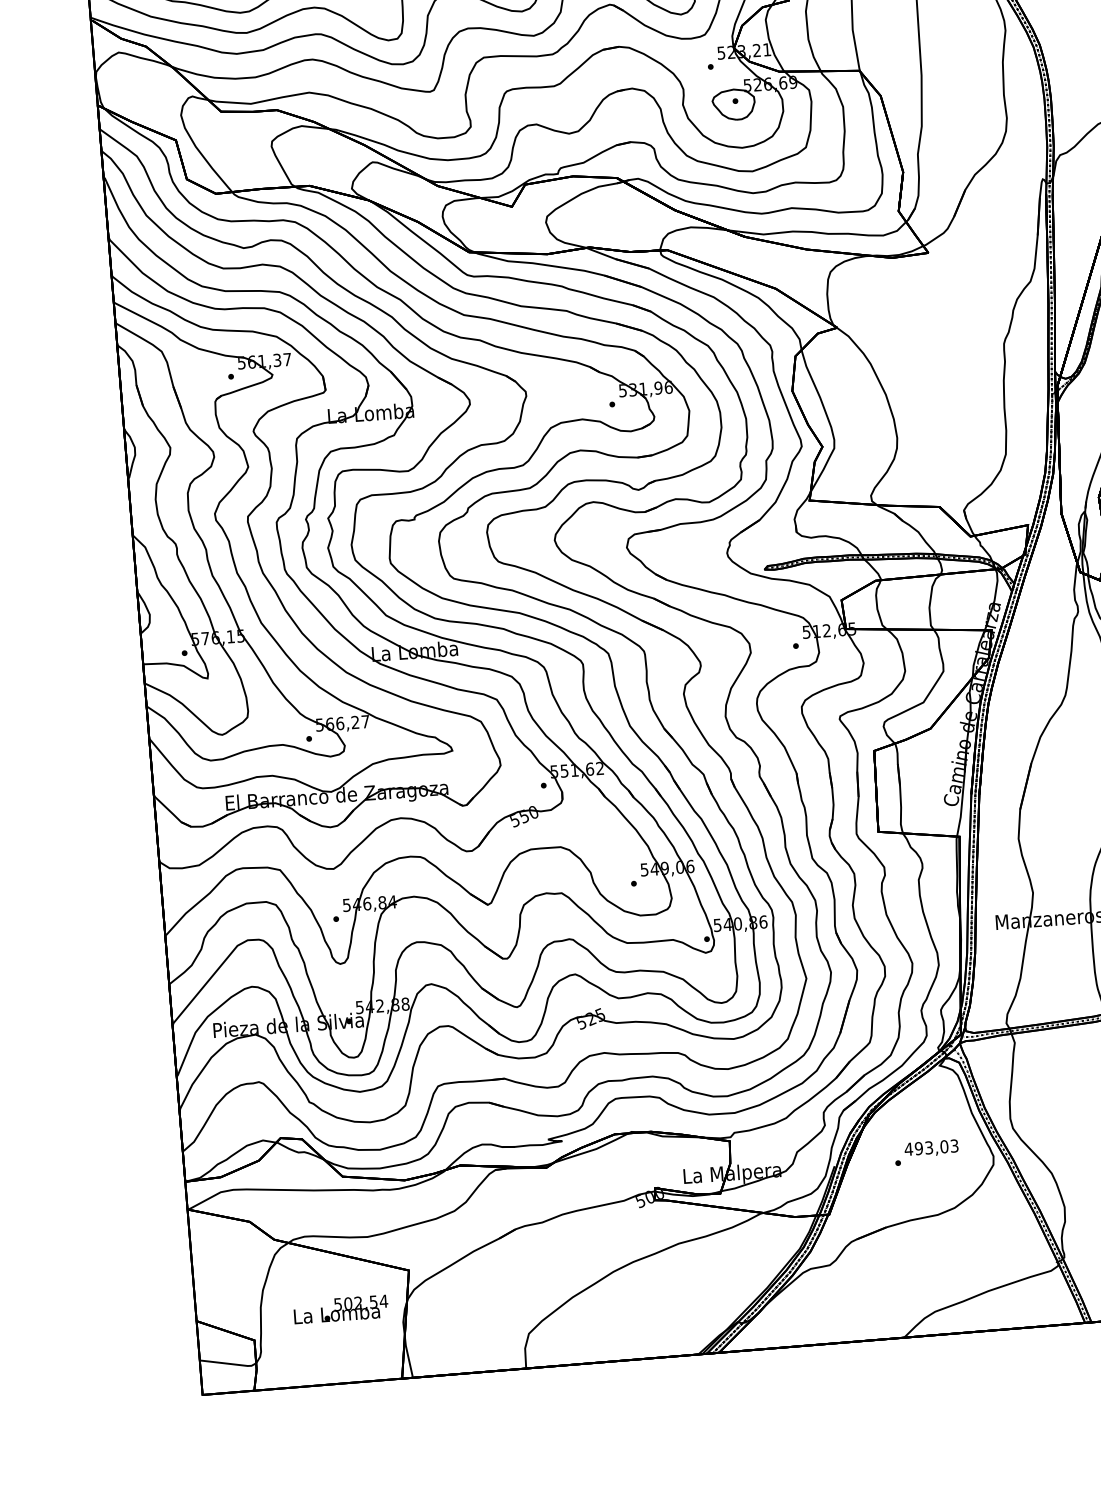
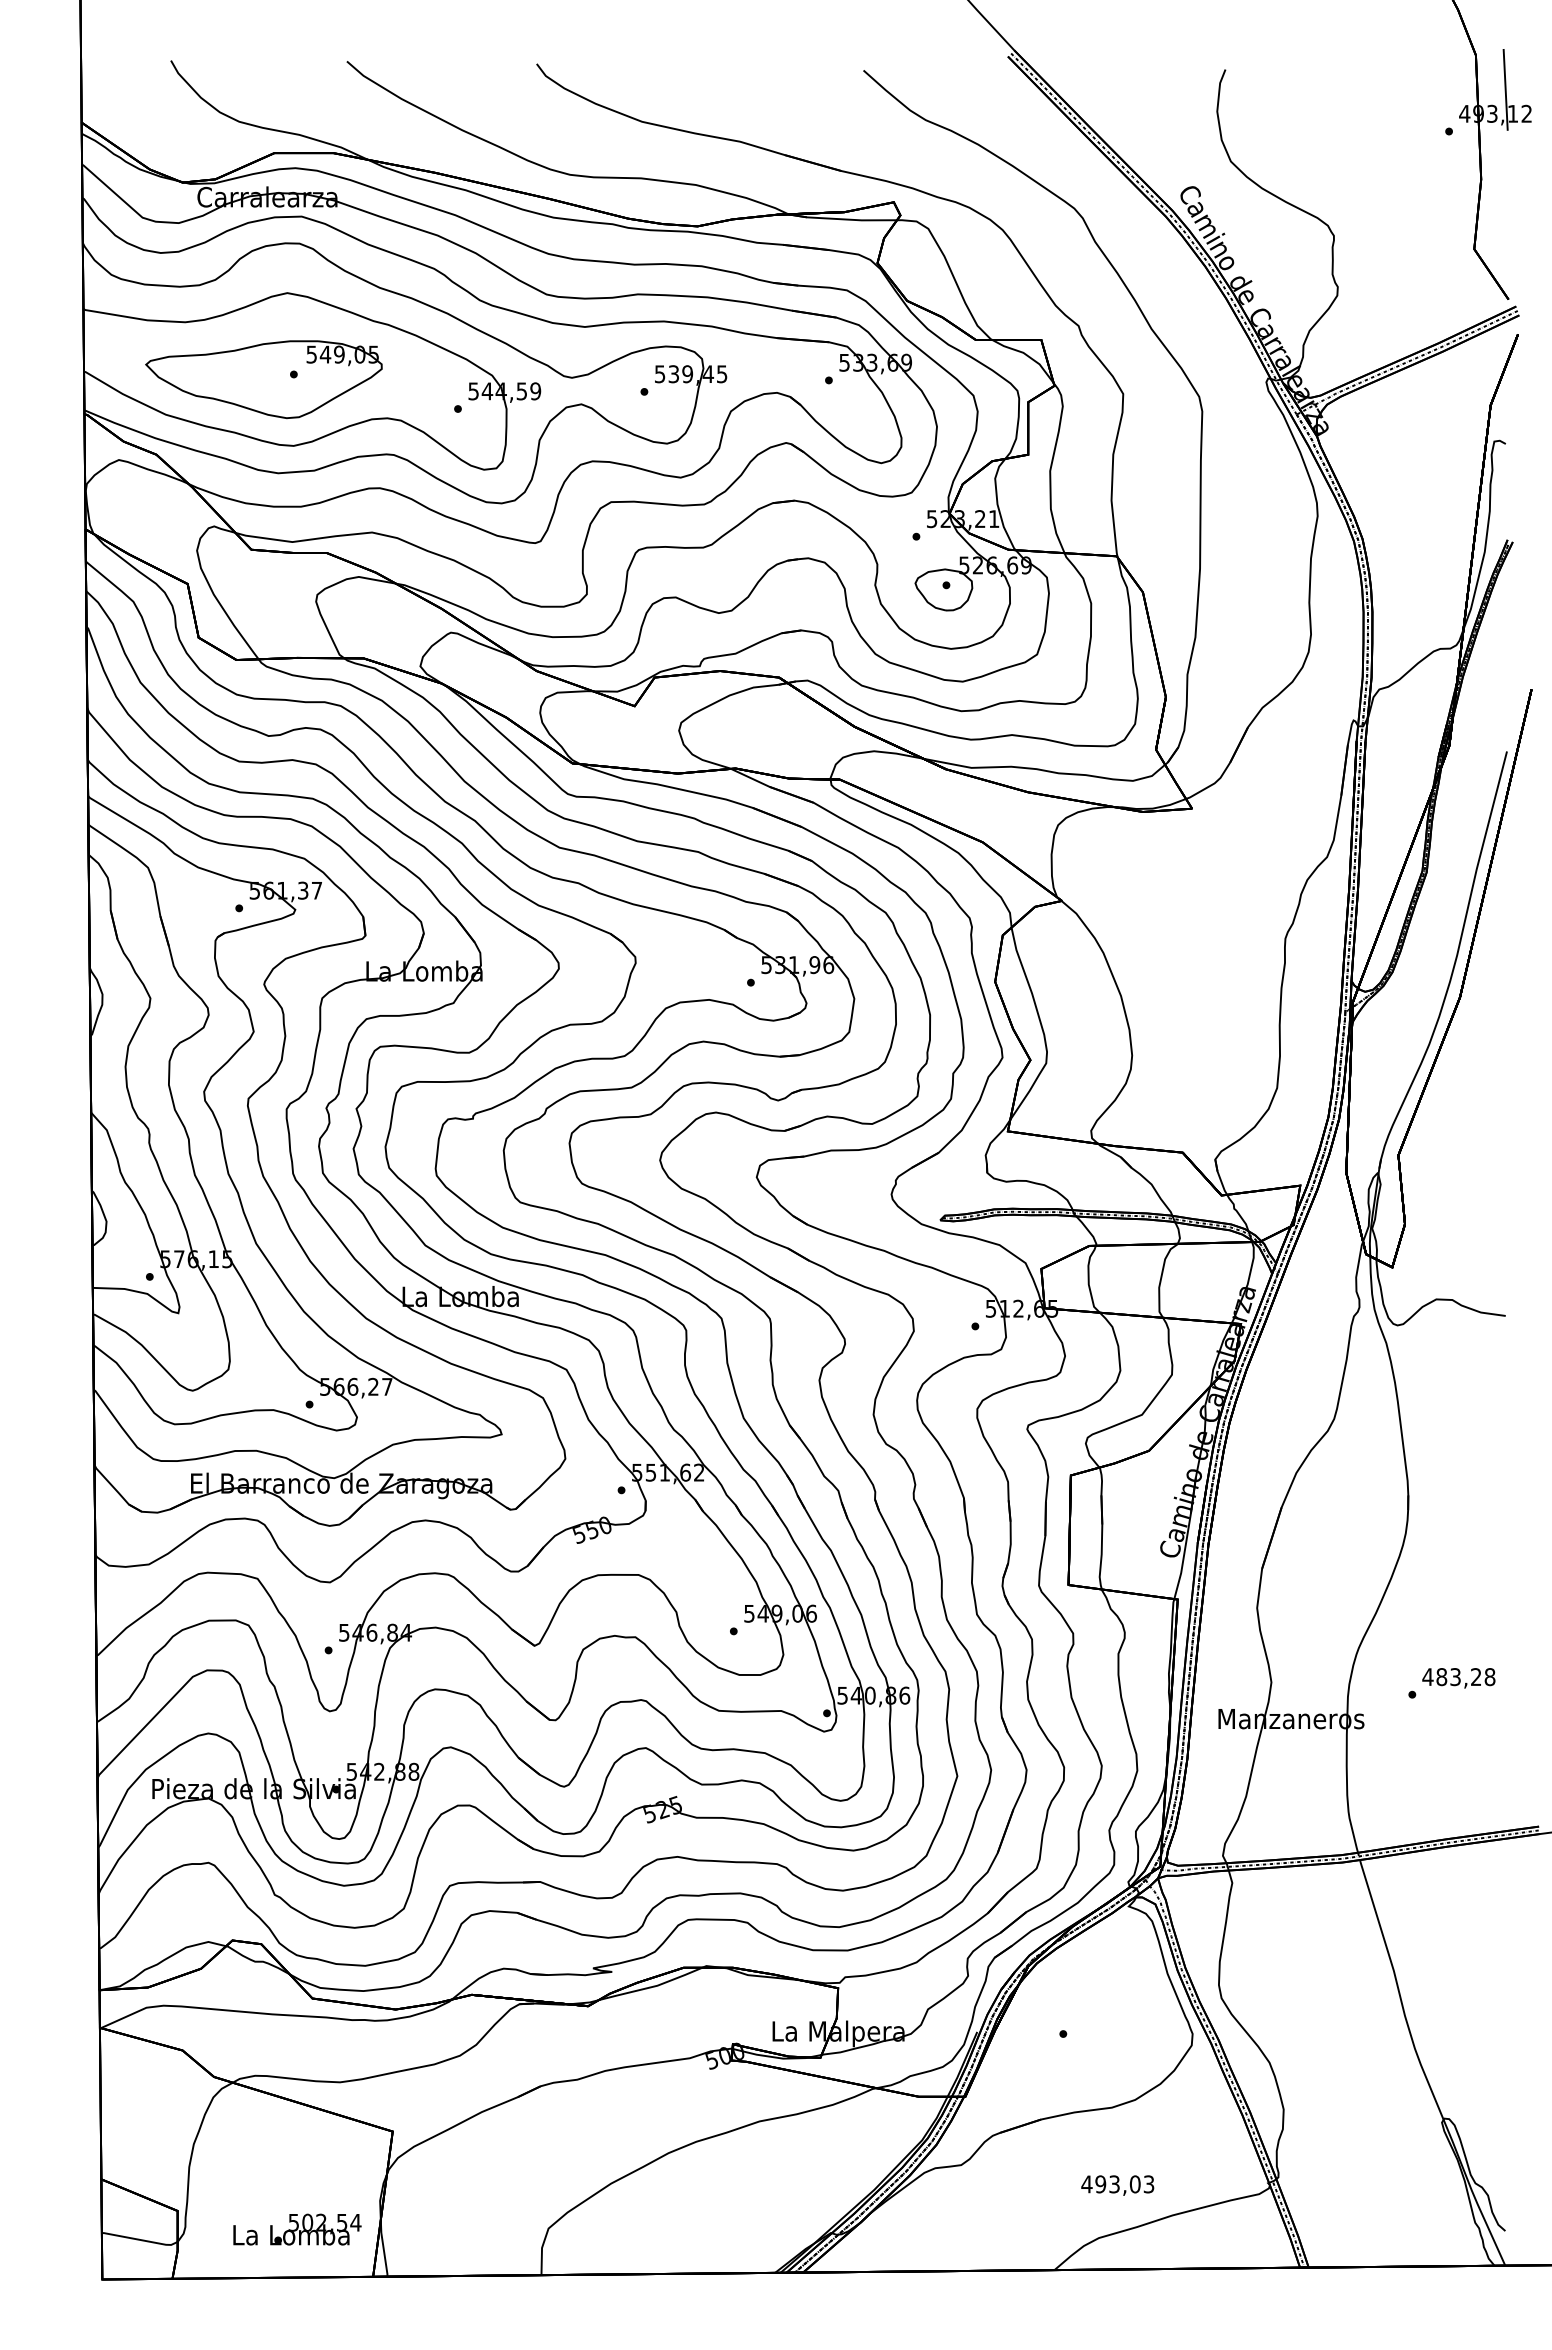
text: (931, 1148) -> (1117, 2185), moved
text: (341, 1309) -> (297, 2229), moved

